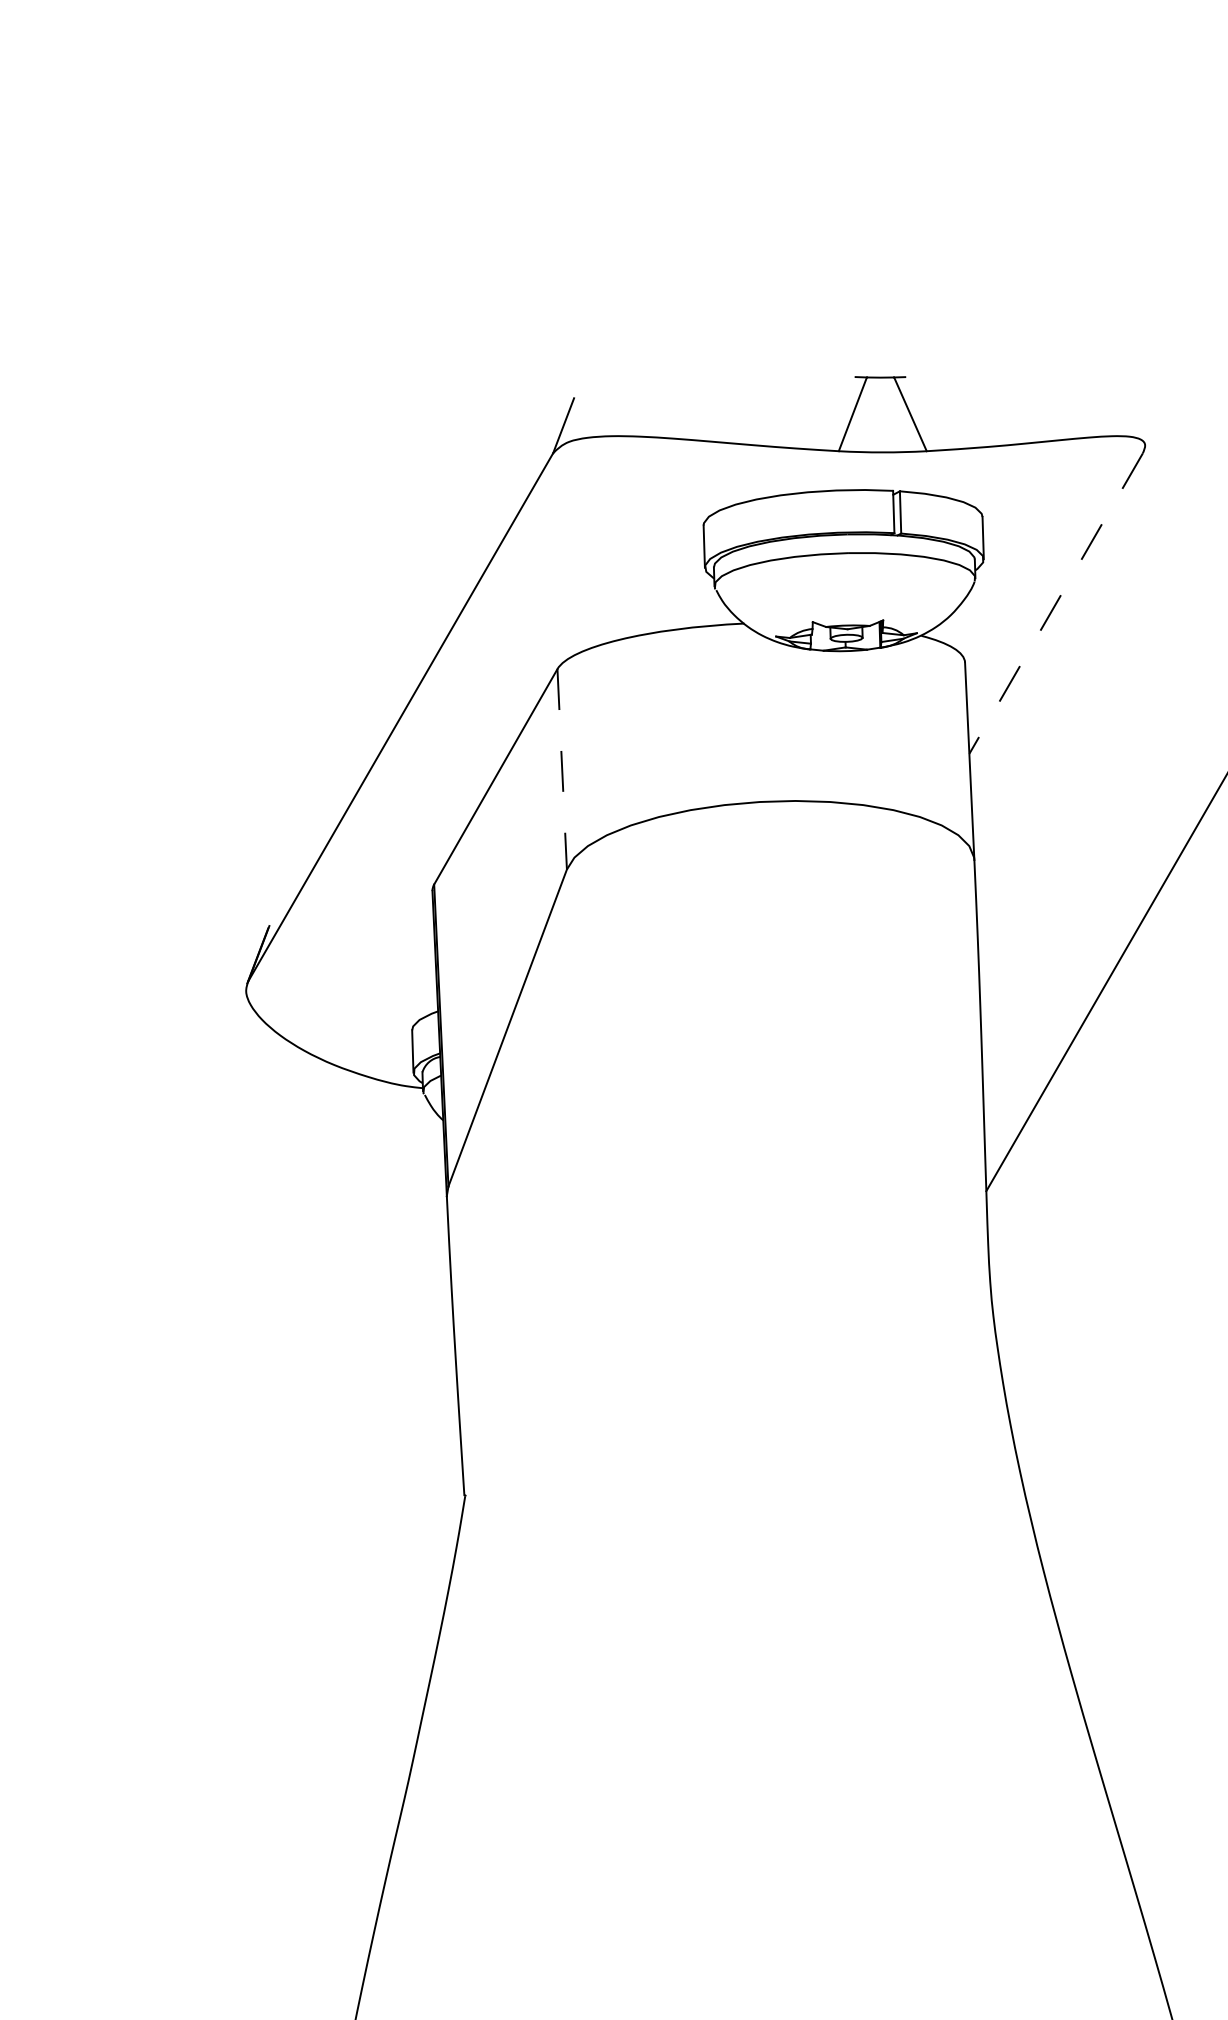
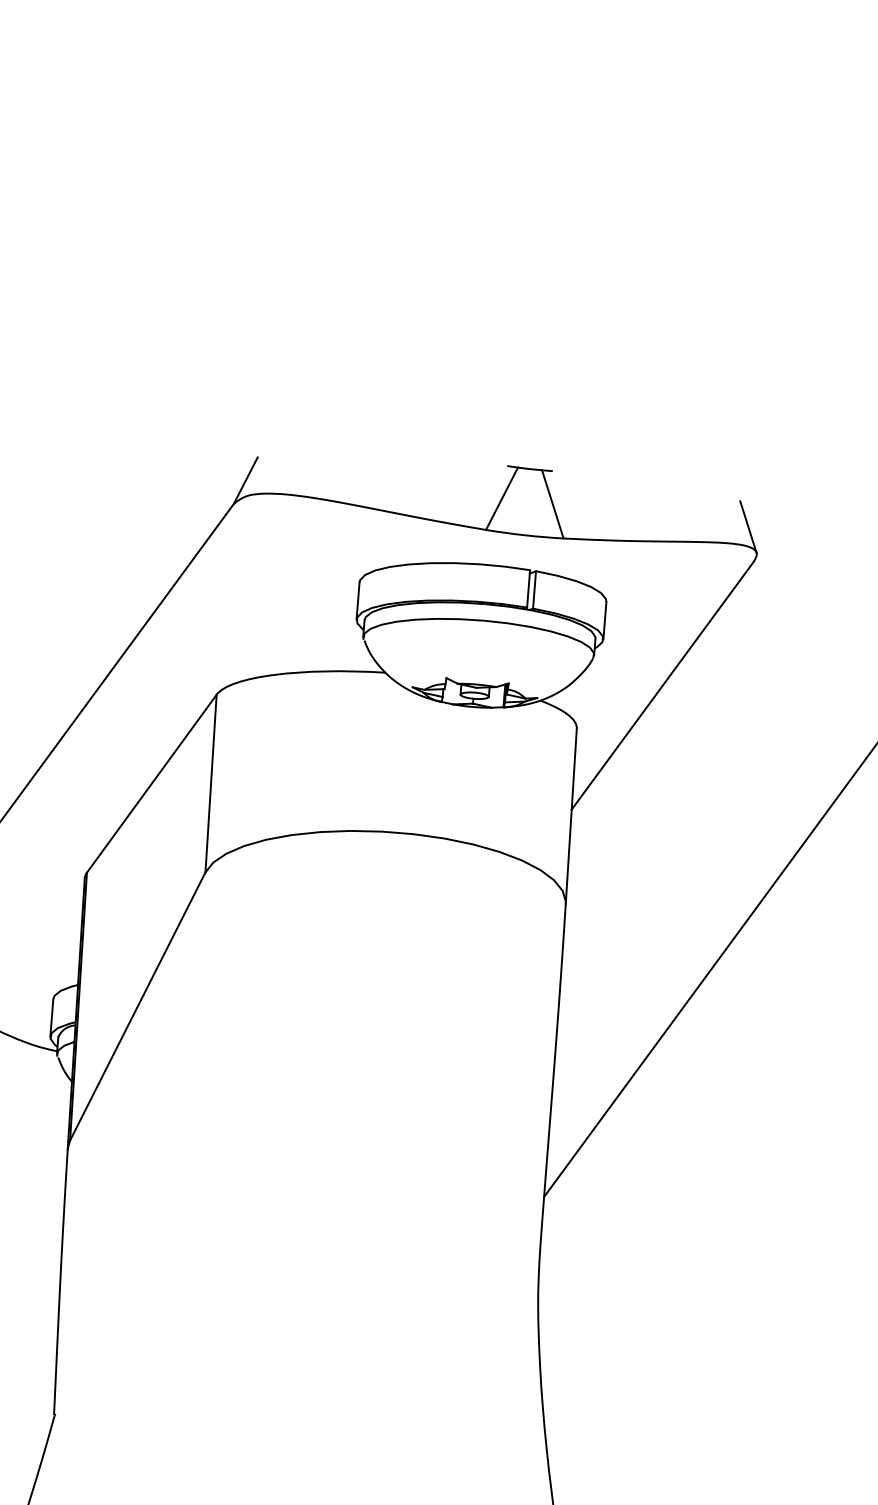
line: (1132, 415) -> (748, 527), added
line: (1056, 603) -> (663, 685), dashed -> solid
line: (562, 769) -> (211, 783), dashed -> solid

